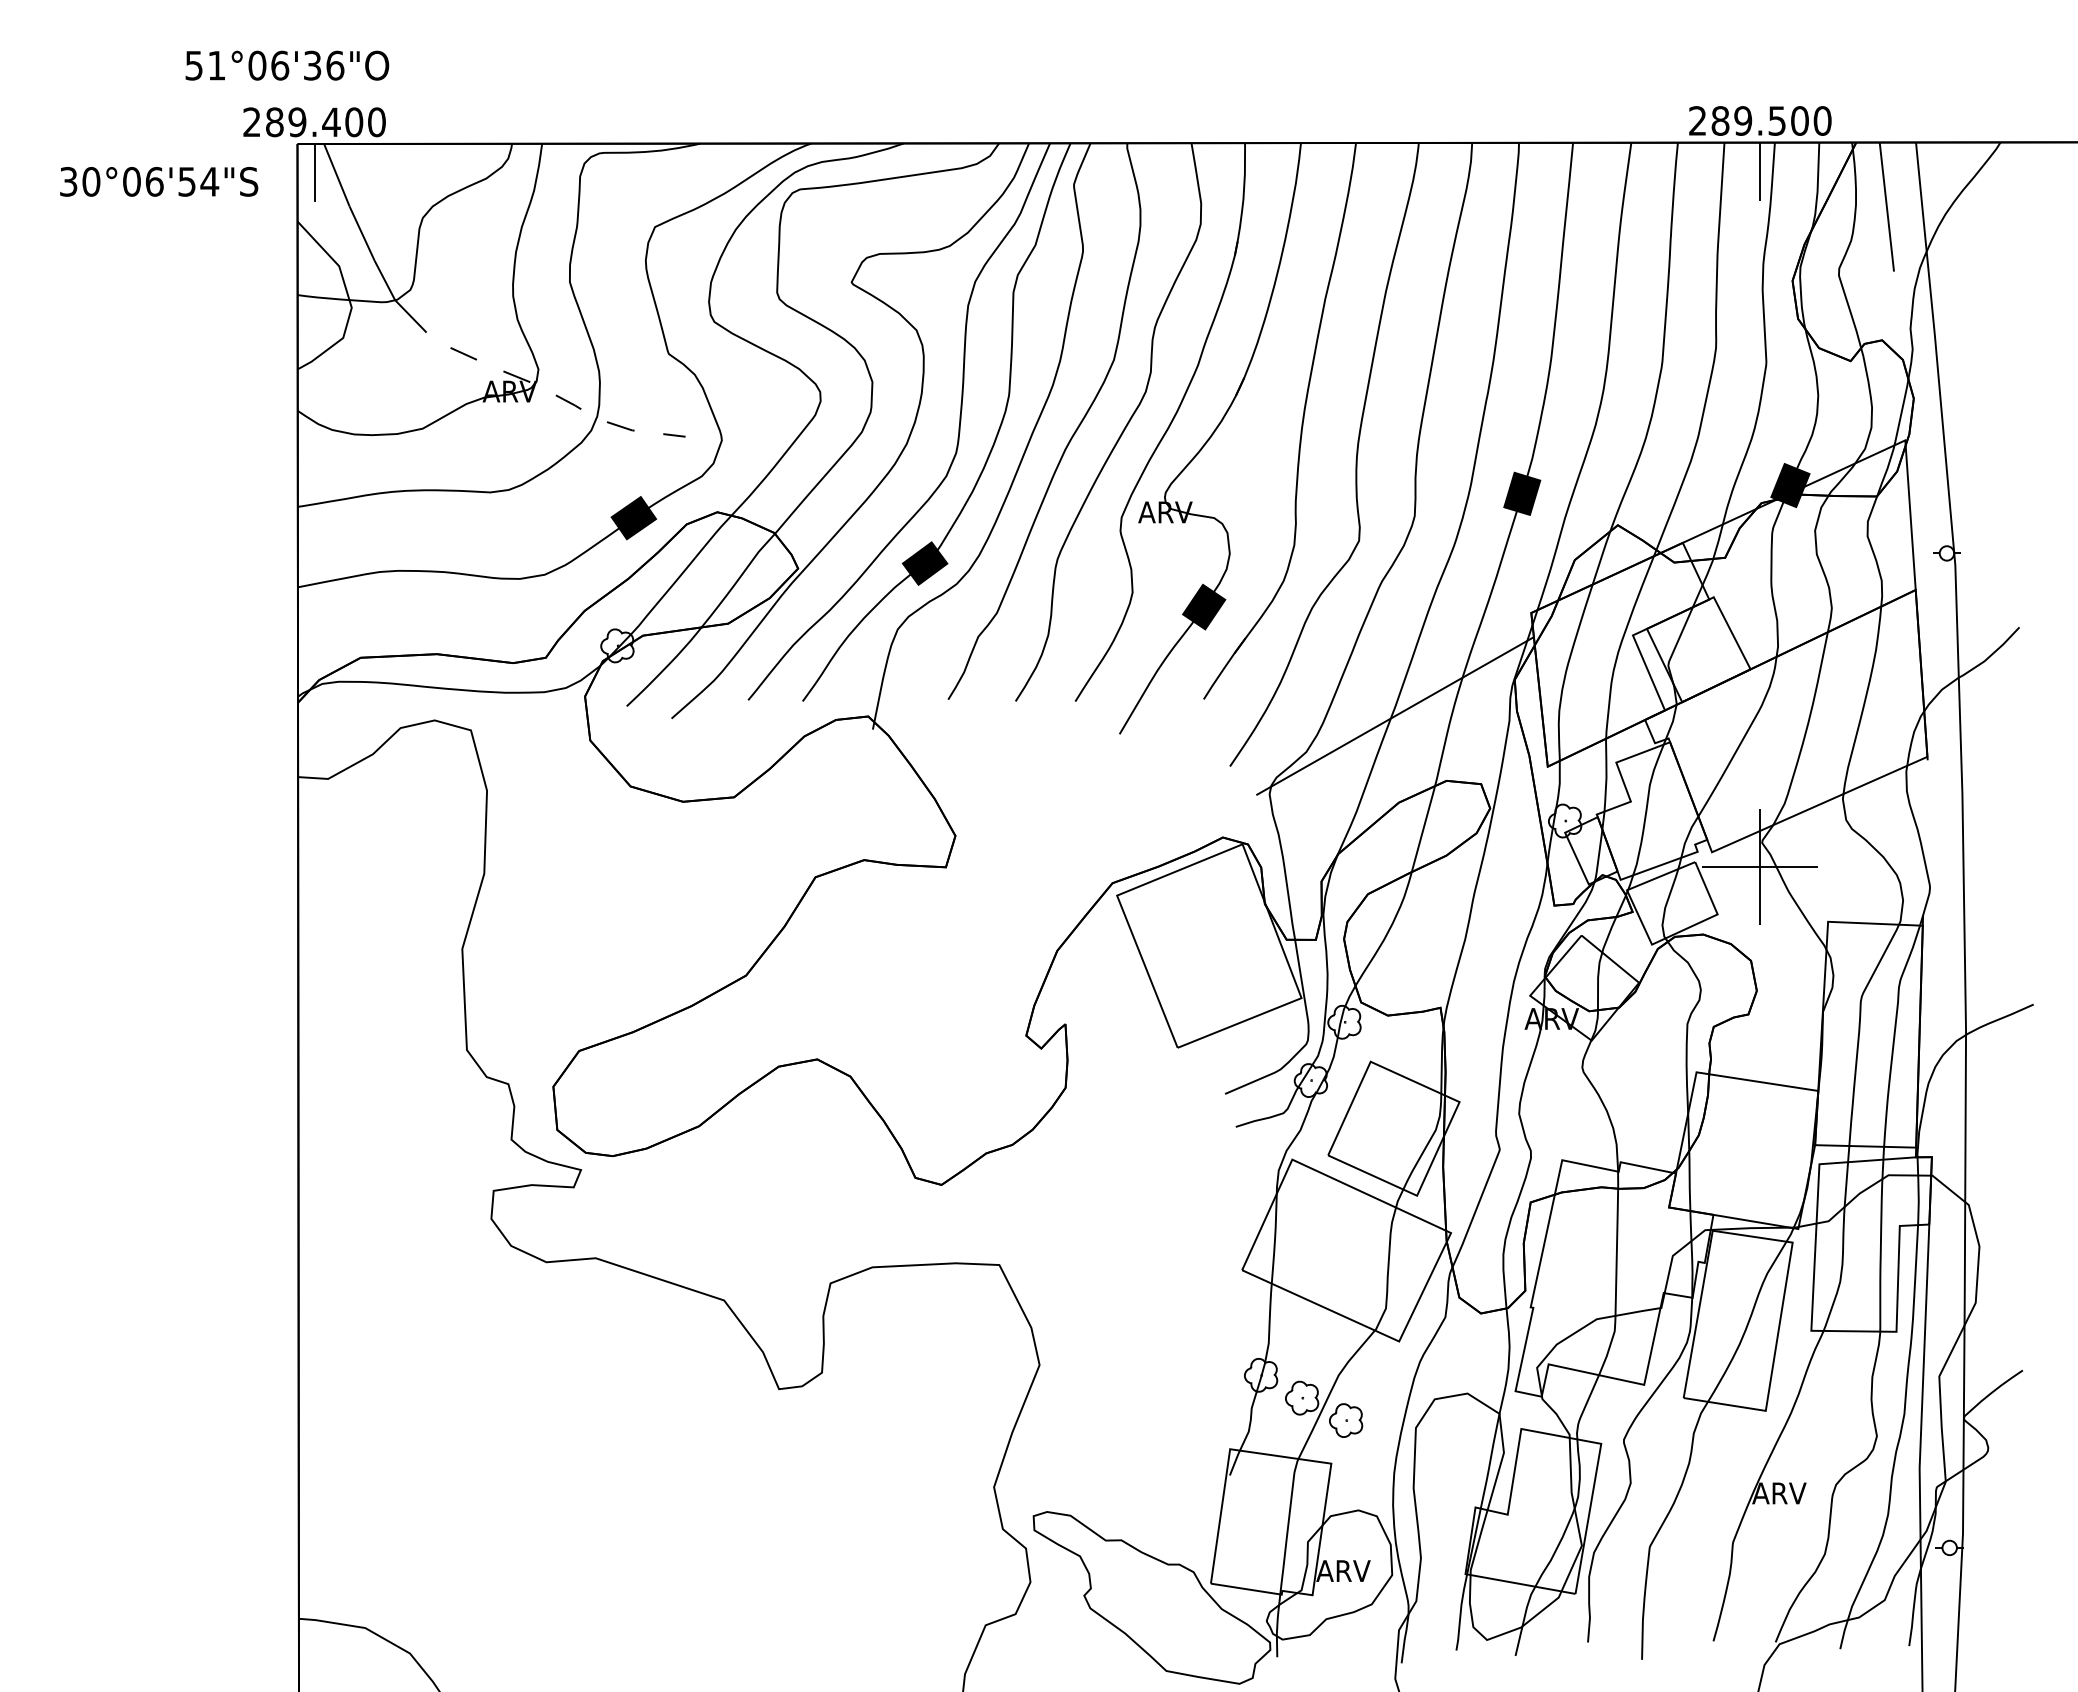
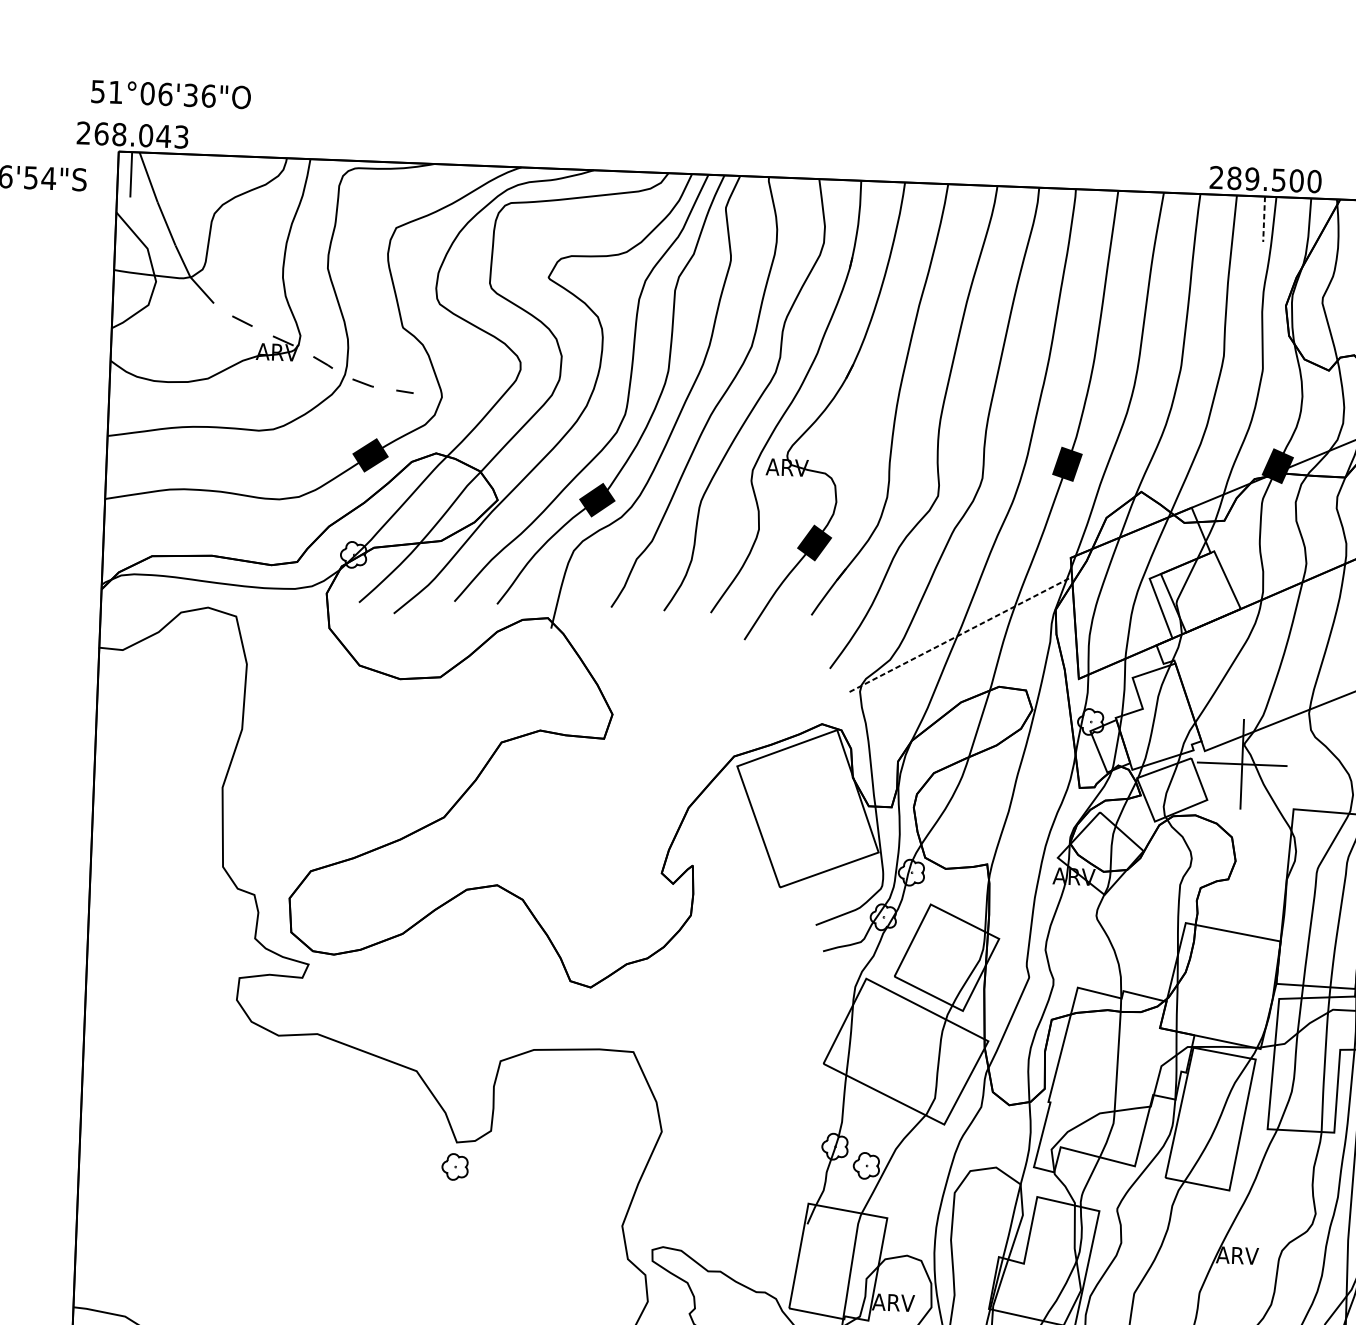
text: (287, 65) -> (171, 94), moved
text: (325, 122) -> (141, 135), 289.400 -> 268.043
line: (1760, 171) -> (1264, 219), solid -> dashed
line: (1395, 716) -> (961, 634), solid -> dashed
part: (1346, 1420) -> (455, 1166), moved

